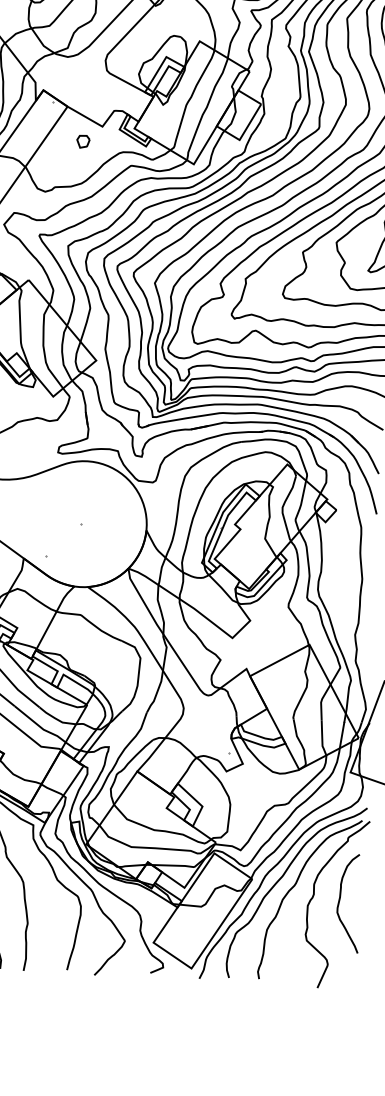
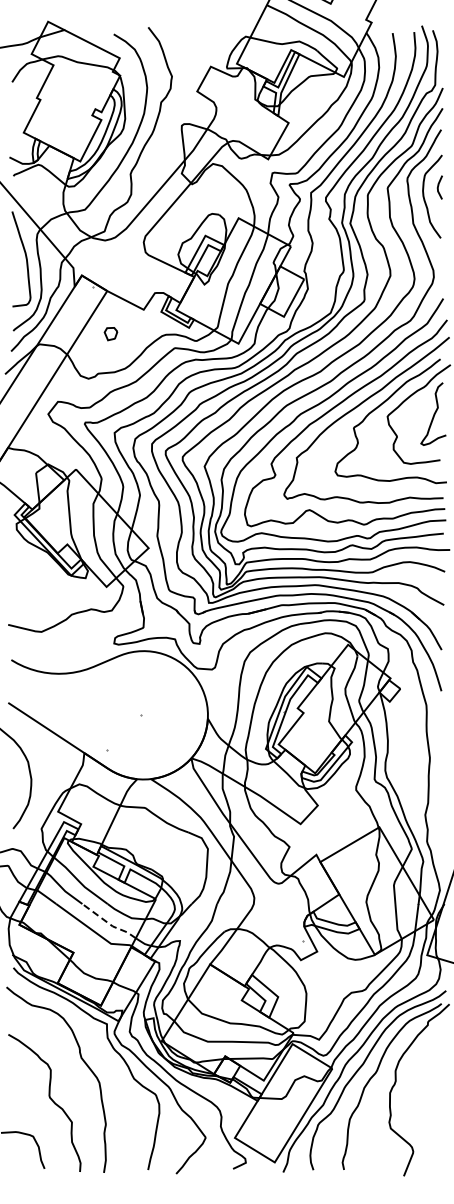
part: (82, 142) -> (110, 334), moved
line: (39, 726) -> (108, 923), solid -> dashed
curve: (340, 899) -> (423, 1084), removed

